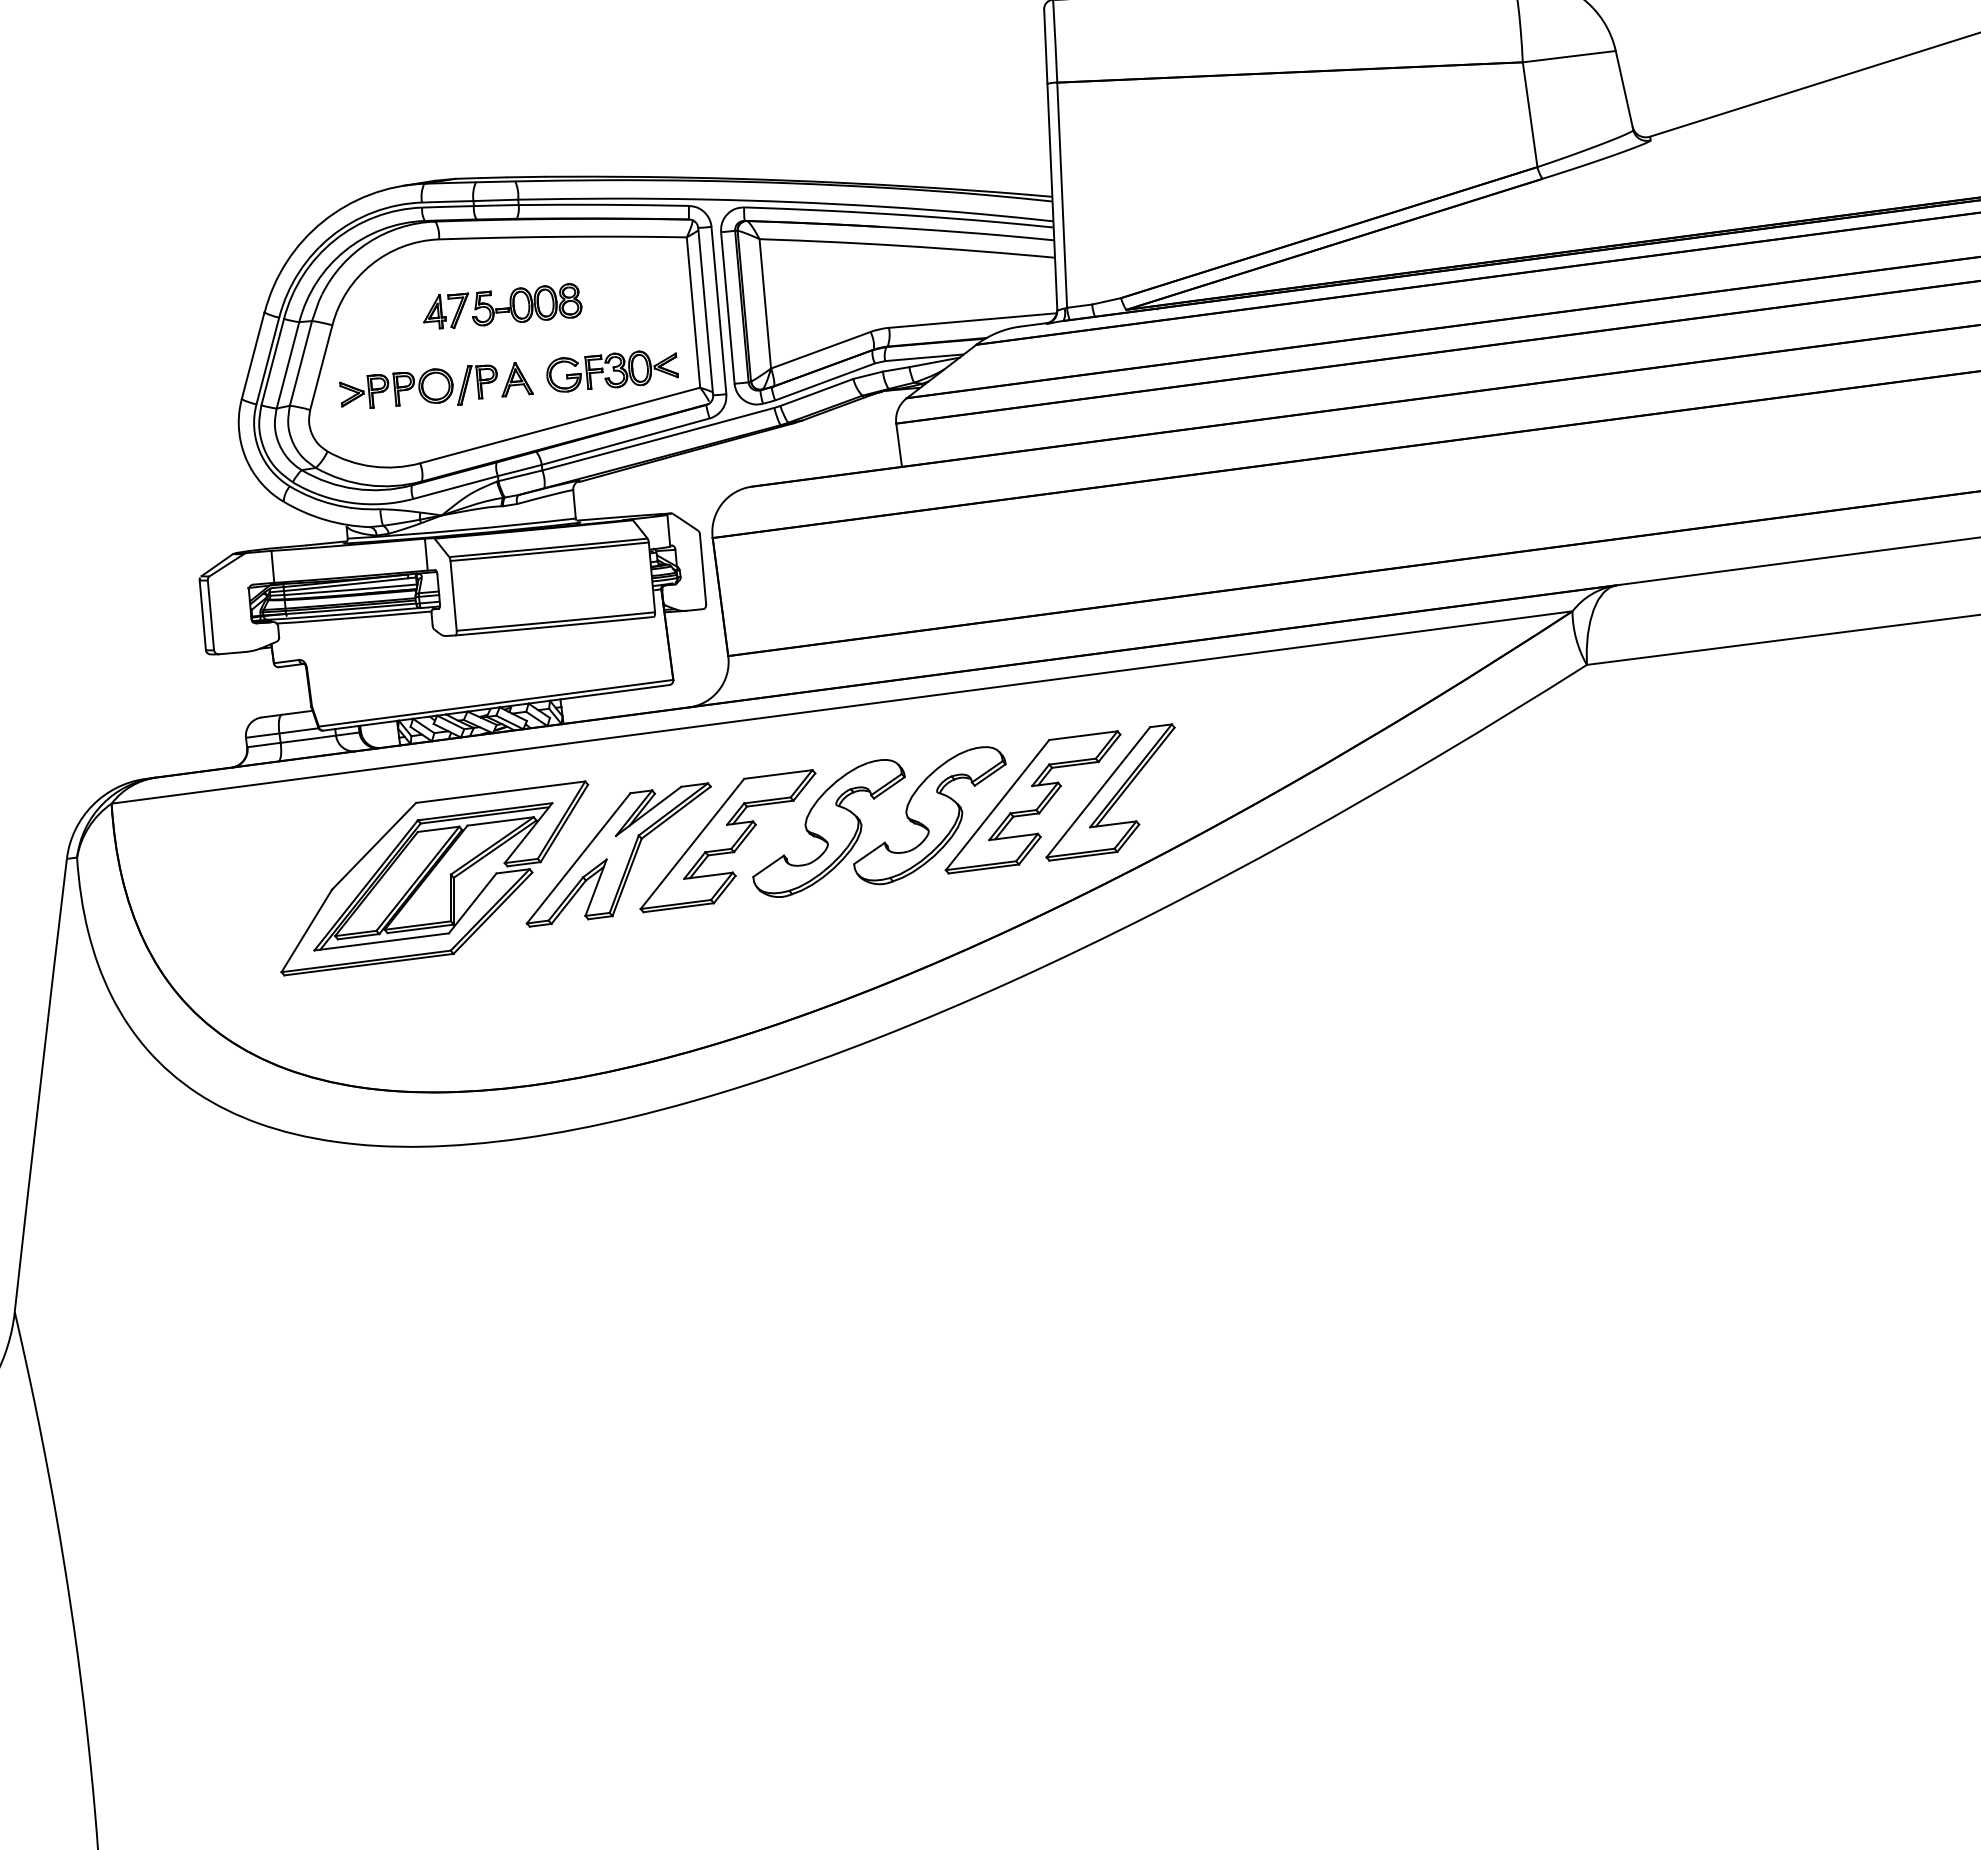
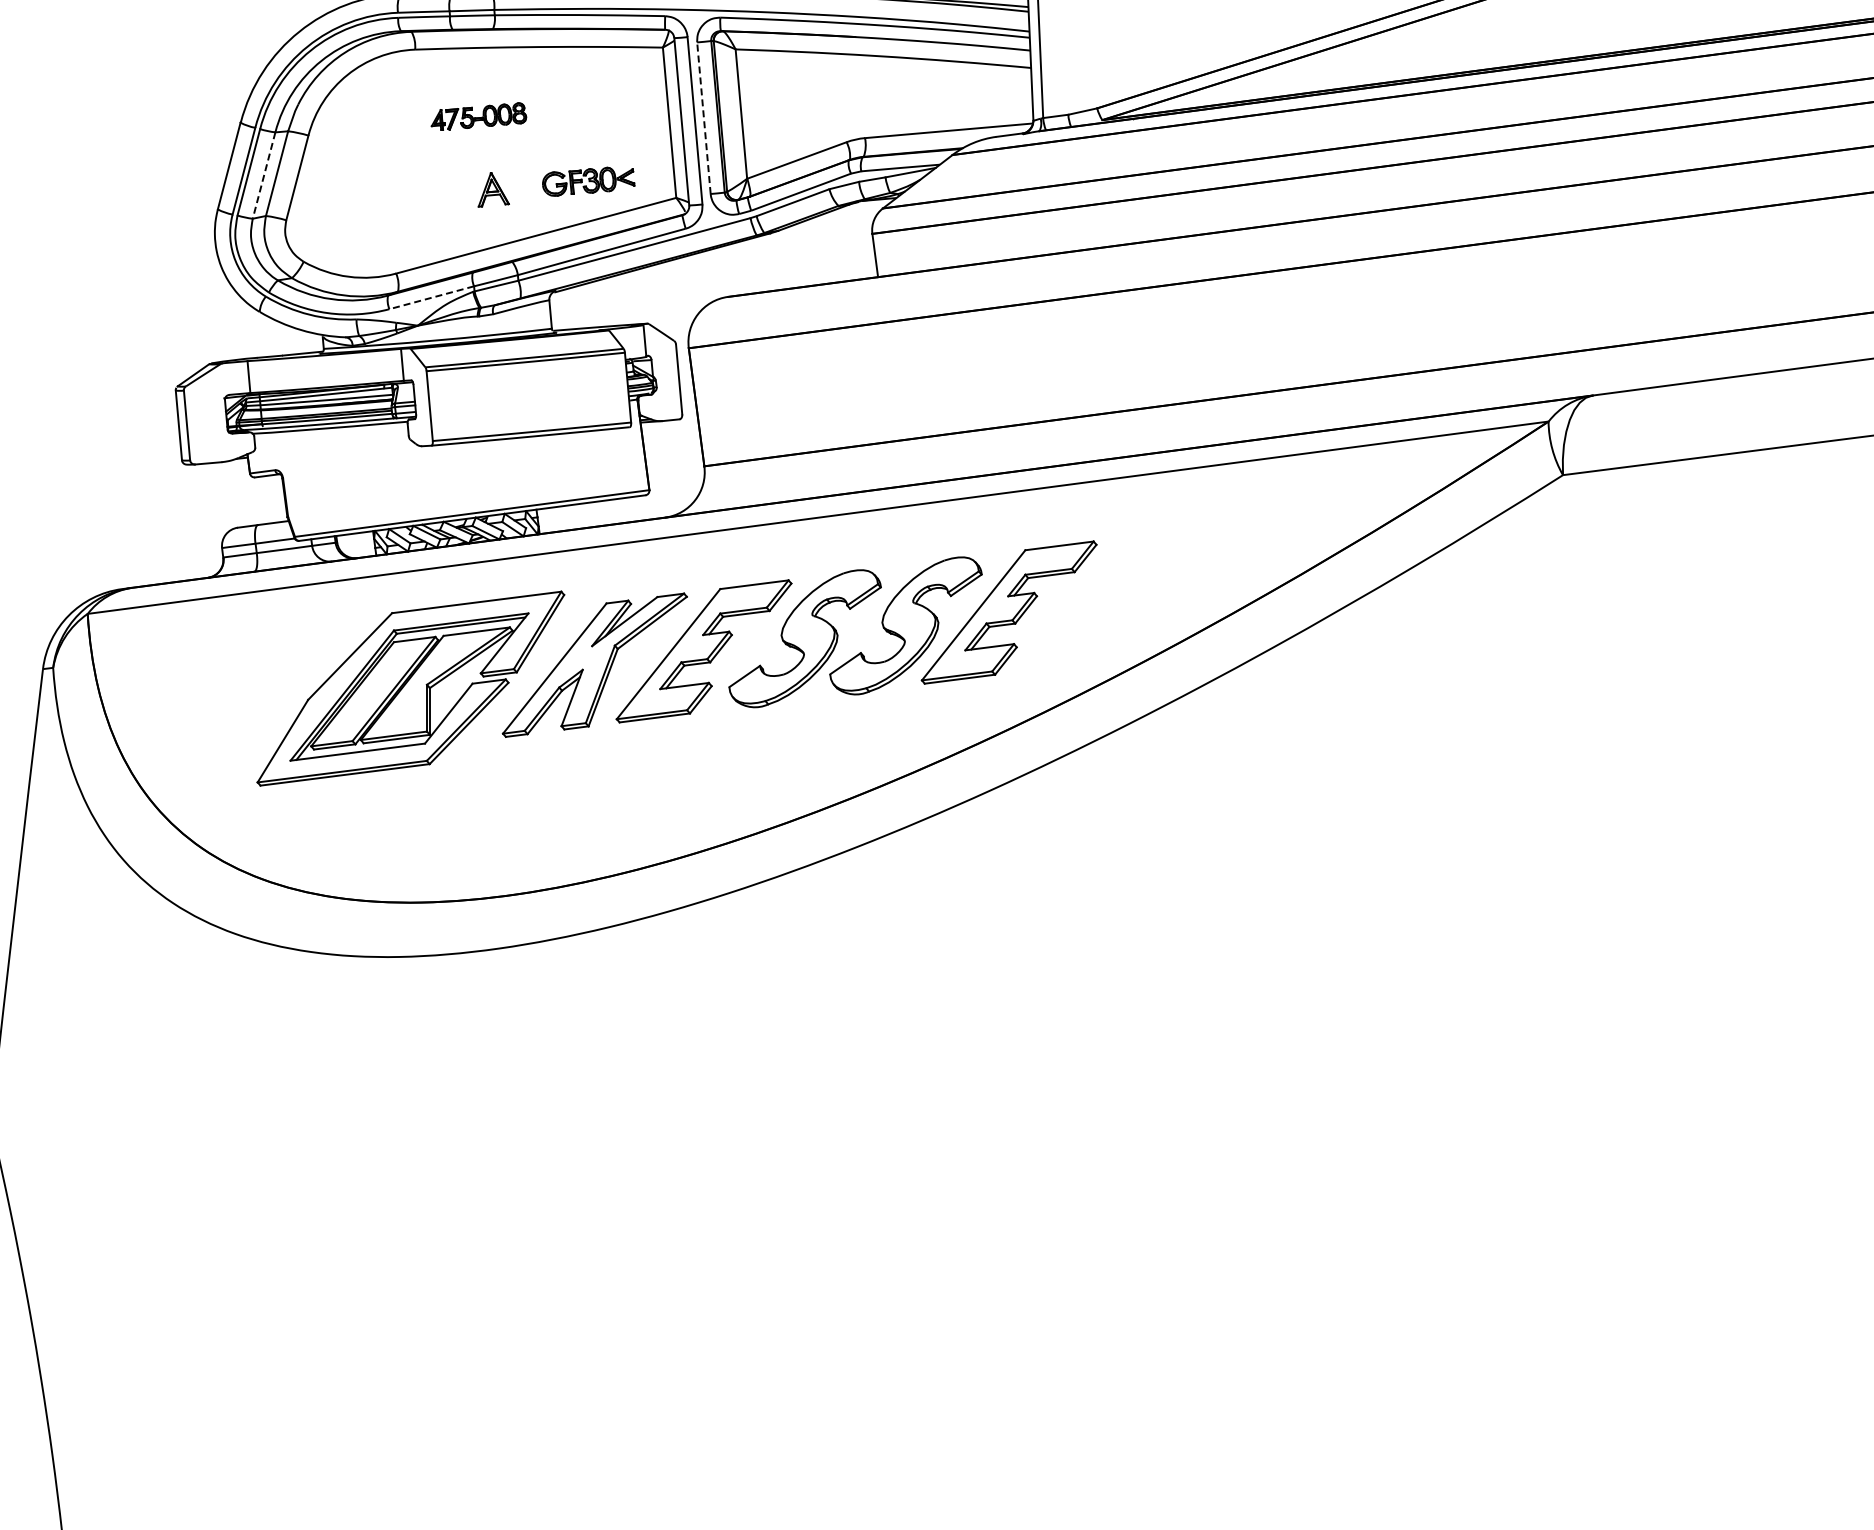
part: (502, 306) -> (478, 116), size x0.6
line: (727, 307) -> (703, 117), solid -> dashed
line: (287, 365) -> (263, 175), solid -> dashed
part: (612, 371) -> (588, 181), size x0.7
part: (418, 386) -> (394, 196), removed
line: (455, 487) -> (431, 297), solid -> dashed
part: (1110, 792) -> (1086, 602), removed

